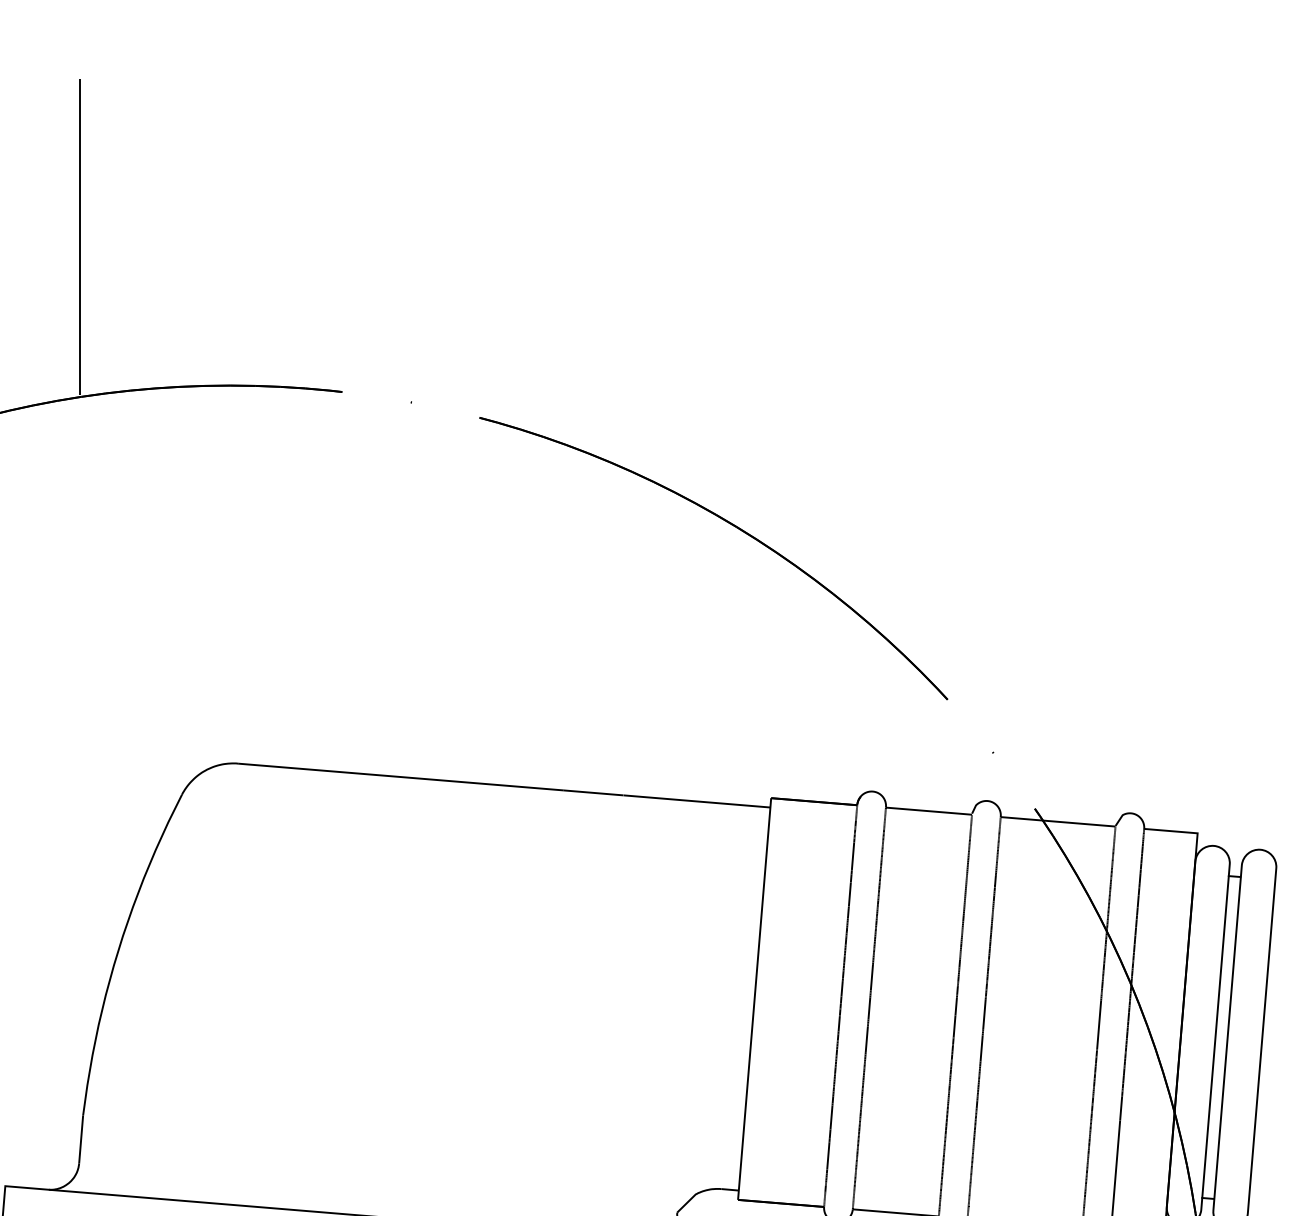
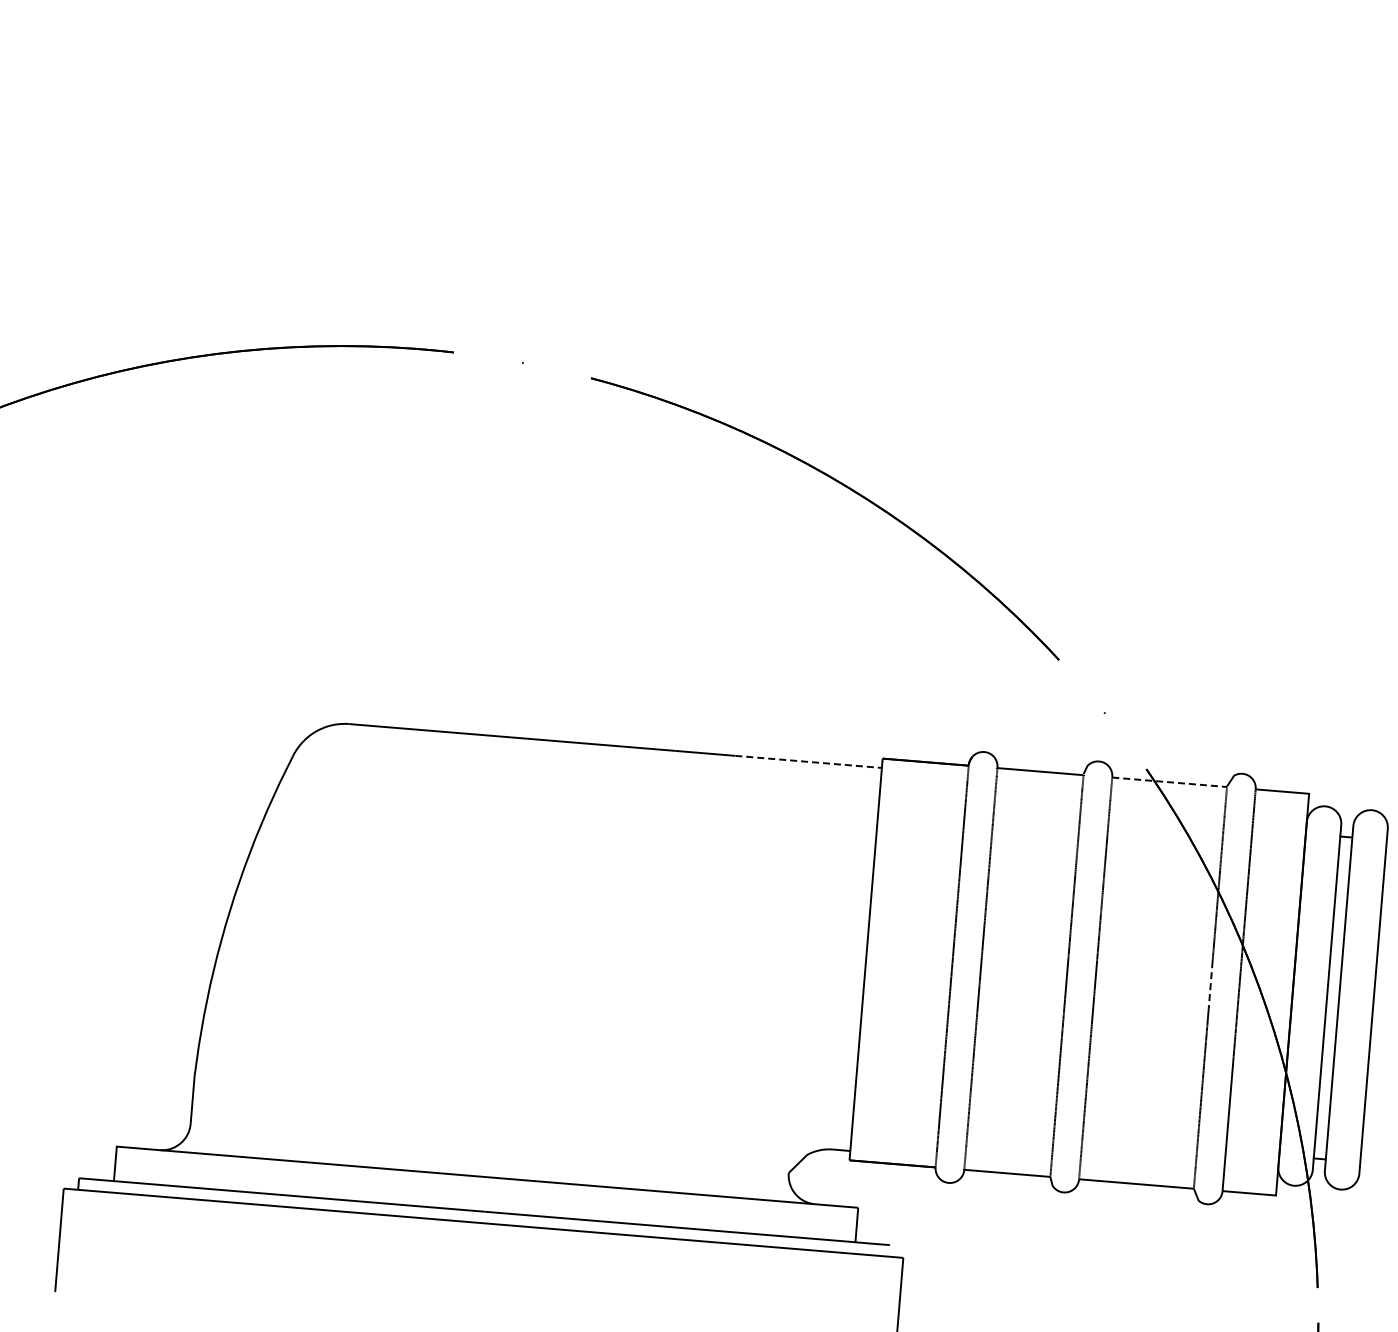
line: (80, 237) -> (191, 197), removed
line: (697, 801) -> (808, 761), solid -> dashed
line: (1058, 822) -> (1169, 782), solid -> dashed
line: (1099, 1026) -> (1210, 986), solid -> dashed

